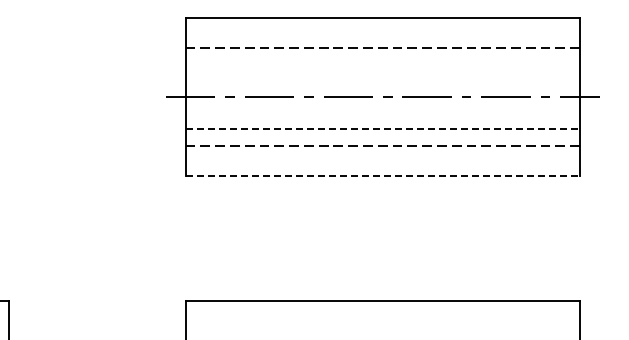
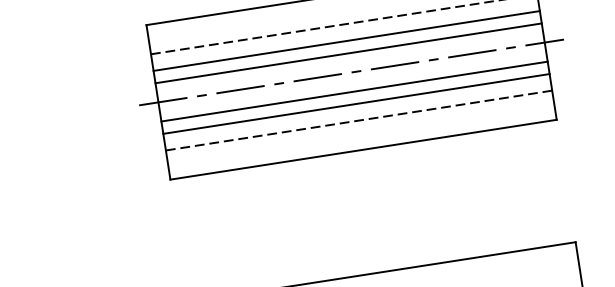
line: (382, 64) -> (346, 40), added
line: (382, 77) -> (348, 53), added
line: (382, 116) -> (354, 91), added
line: (383, 128) -> (357, 103), dashed -> solid
line: (383, 175) -> (364, 149), dashed -> solid

